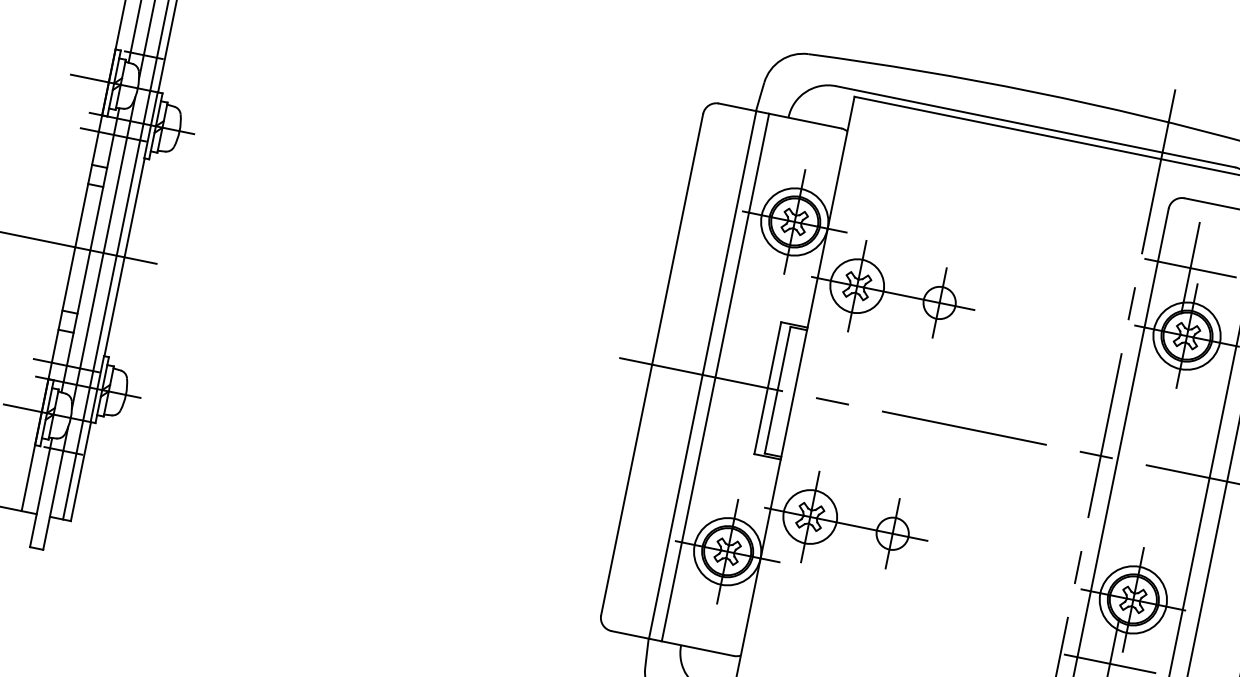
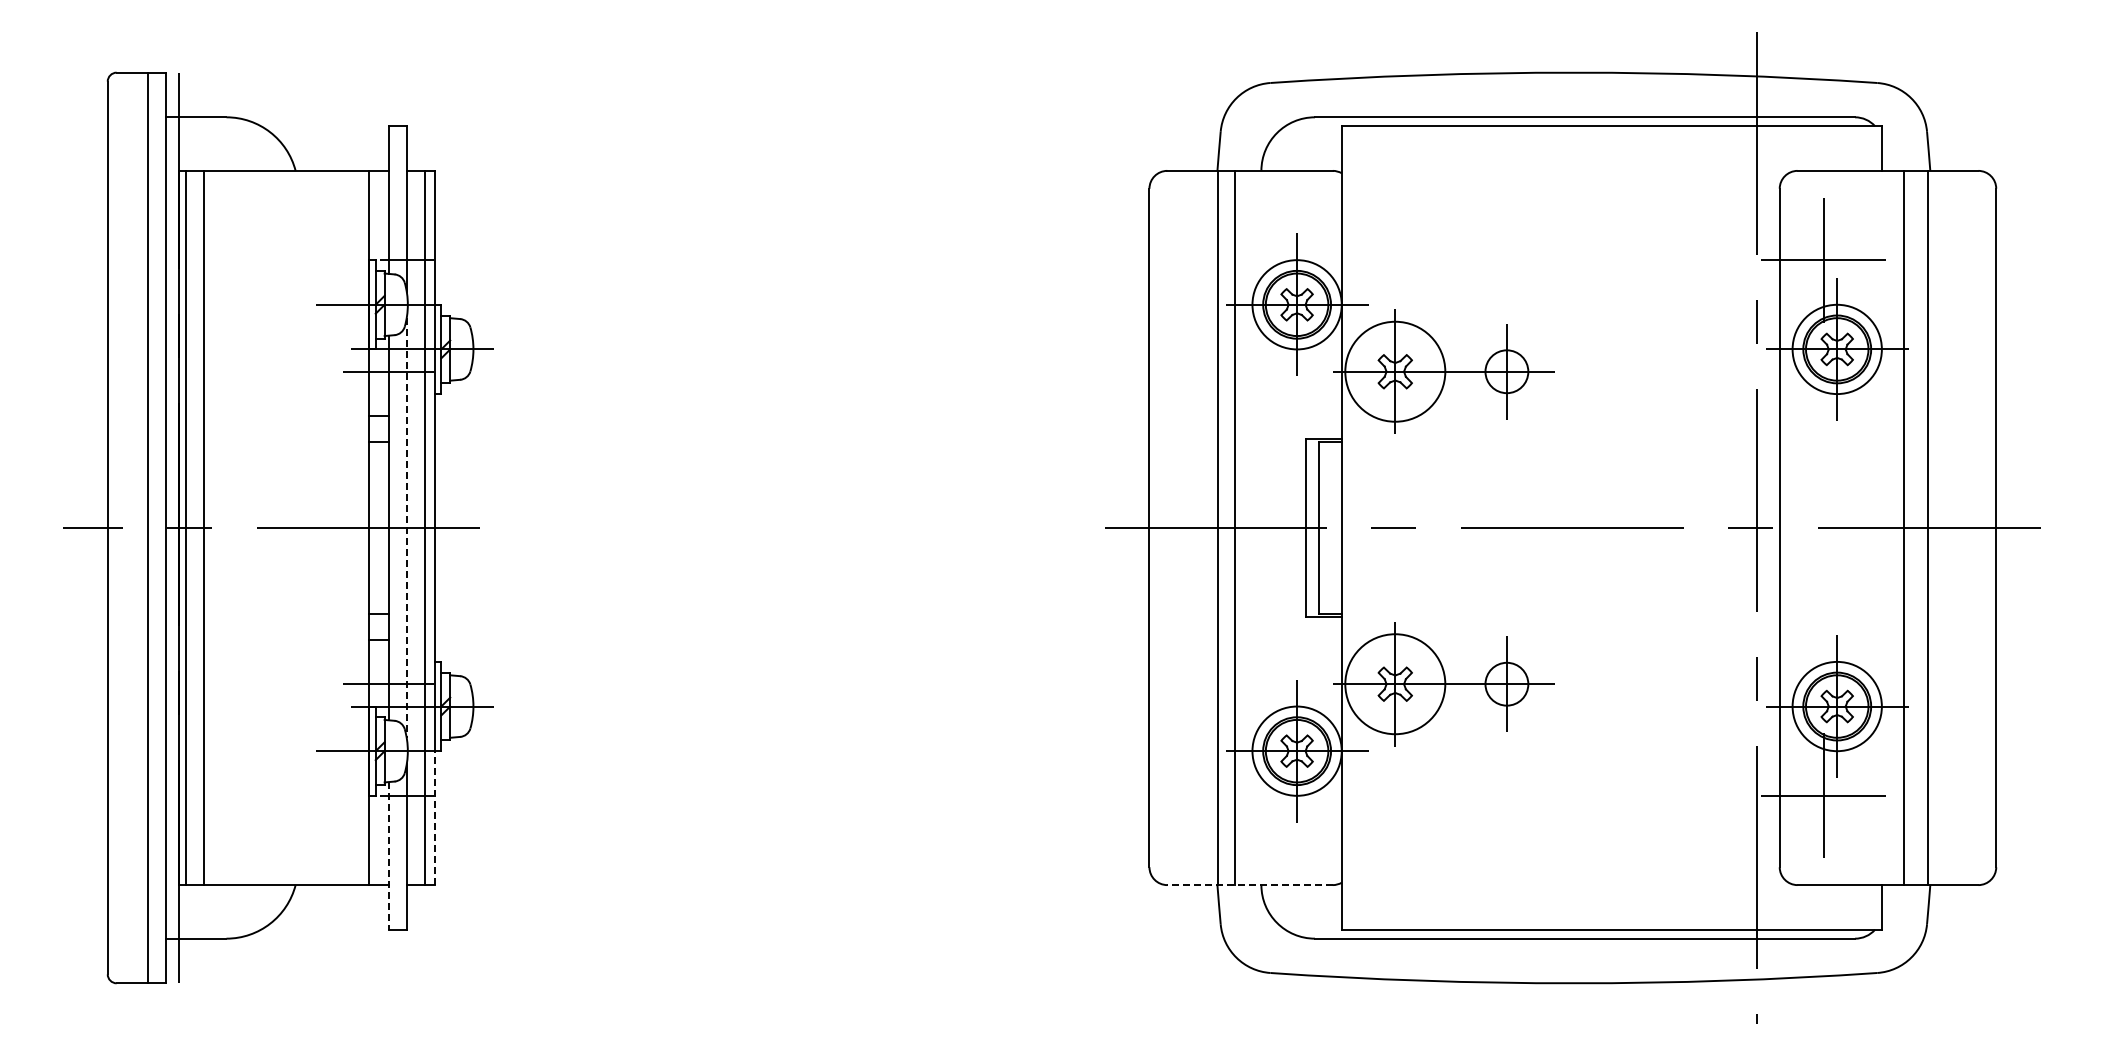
line: (103, 253) -> (406, 528), solid -> dashed
circle: (857, 286) -> (1395, 371), size x1.4
line: (81, 471) -> (435, 818), solid -> dashed
line: (40, 492) -> (388, 855), solid -> dashed
circle: (810, 516) -> (1395, 683), size x1.4
line: (673, 643) -> (1250, 885), solid -> dashed

